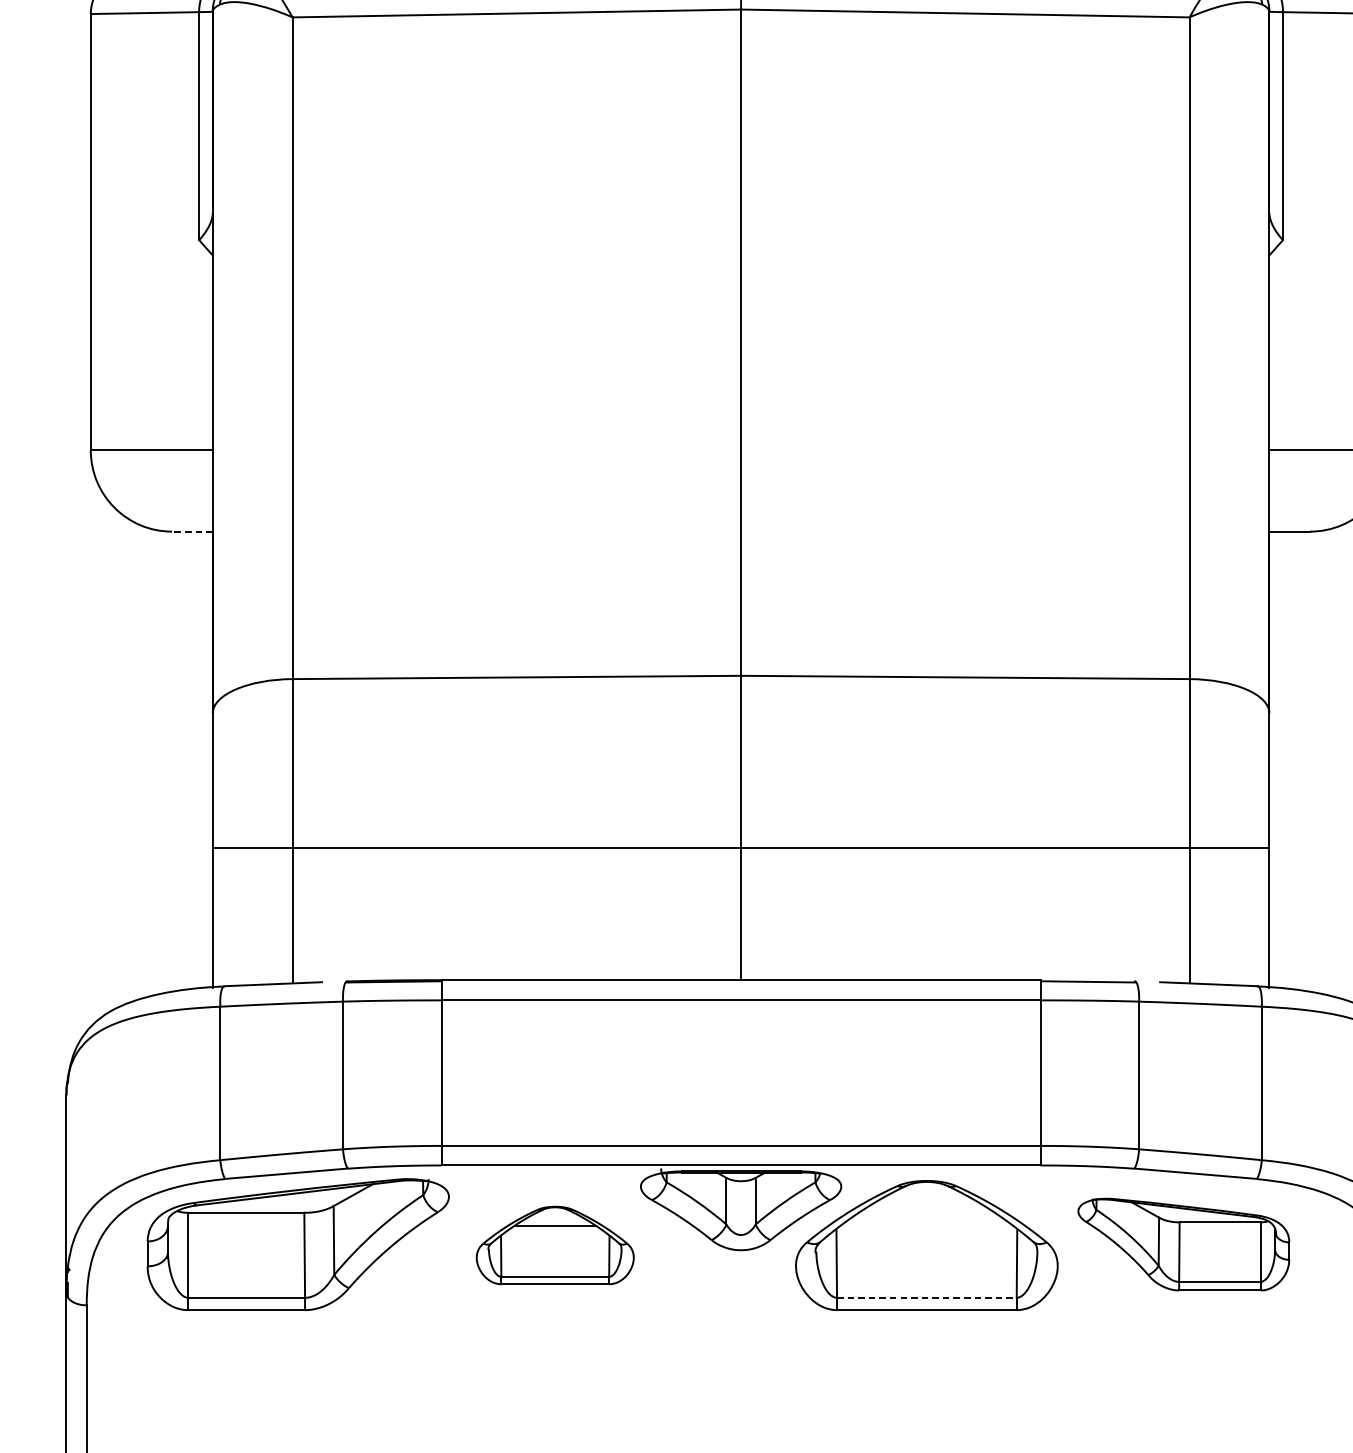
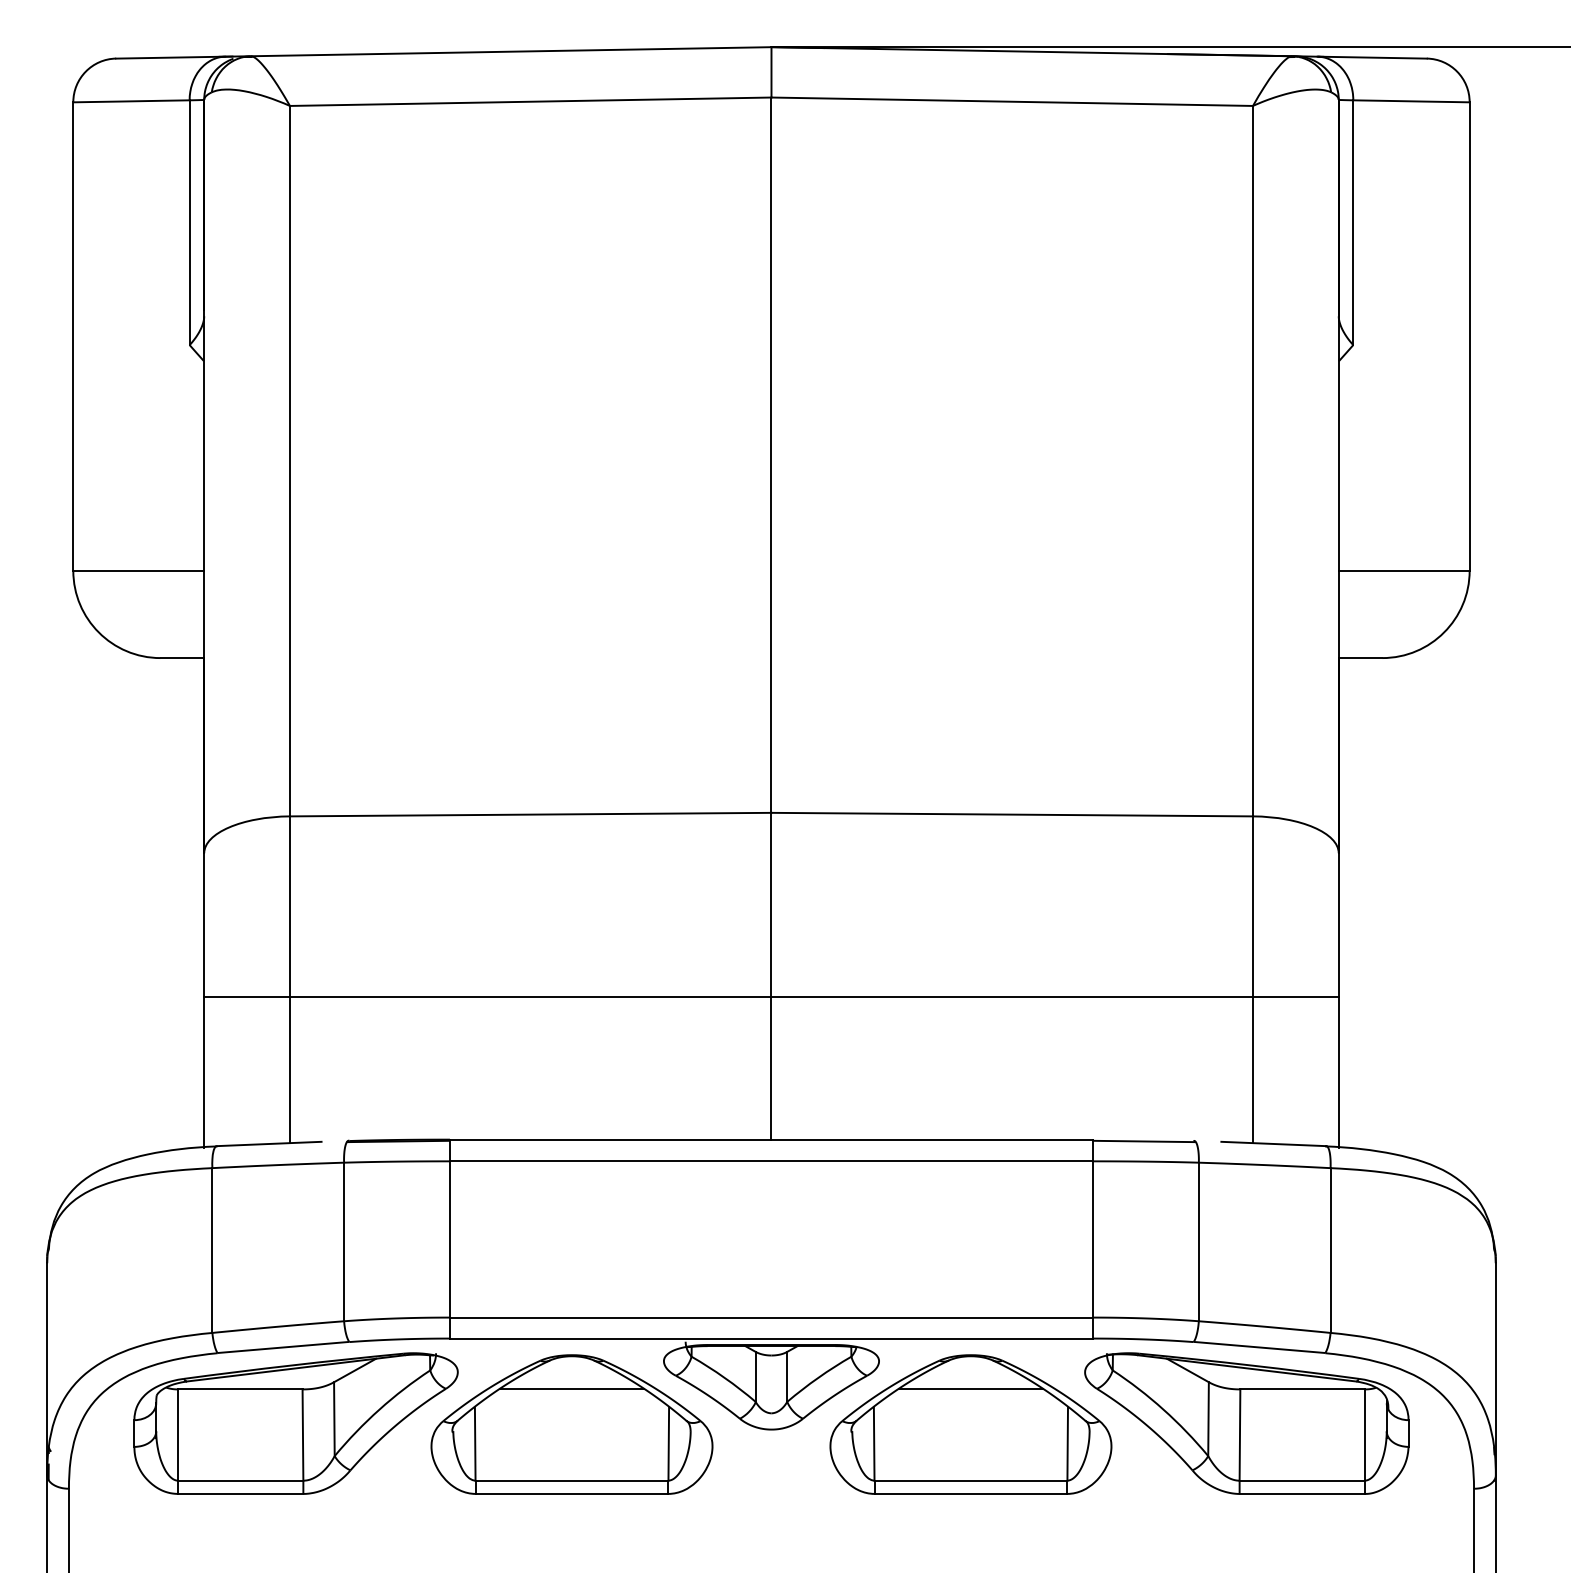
line: (192, 532) -> (182, 658), dashed -> solid
line: (926, 1212) -> (970, 1389), added
part: (1183, 1244) -> (1246, 1423), size x1.43
part: (554, 1245) -> (571, 1424), size x1.67
line: (927, 1297) -> (971, 1480), dashed -> solid

